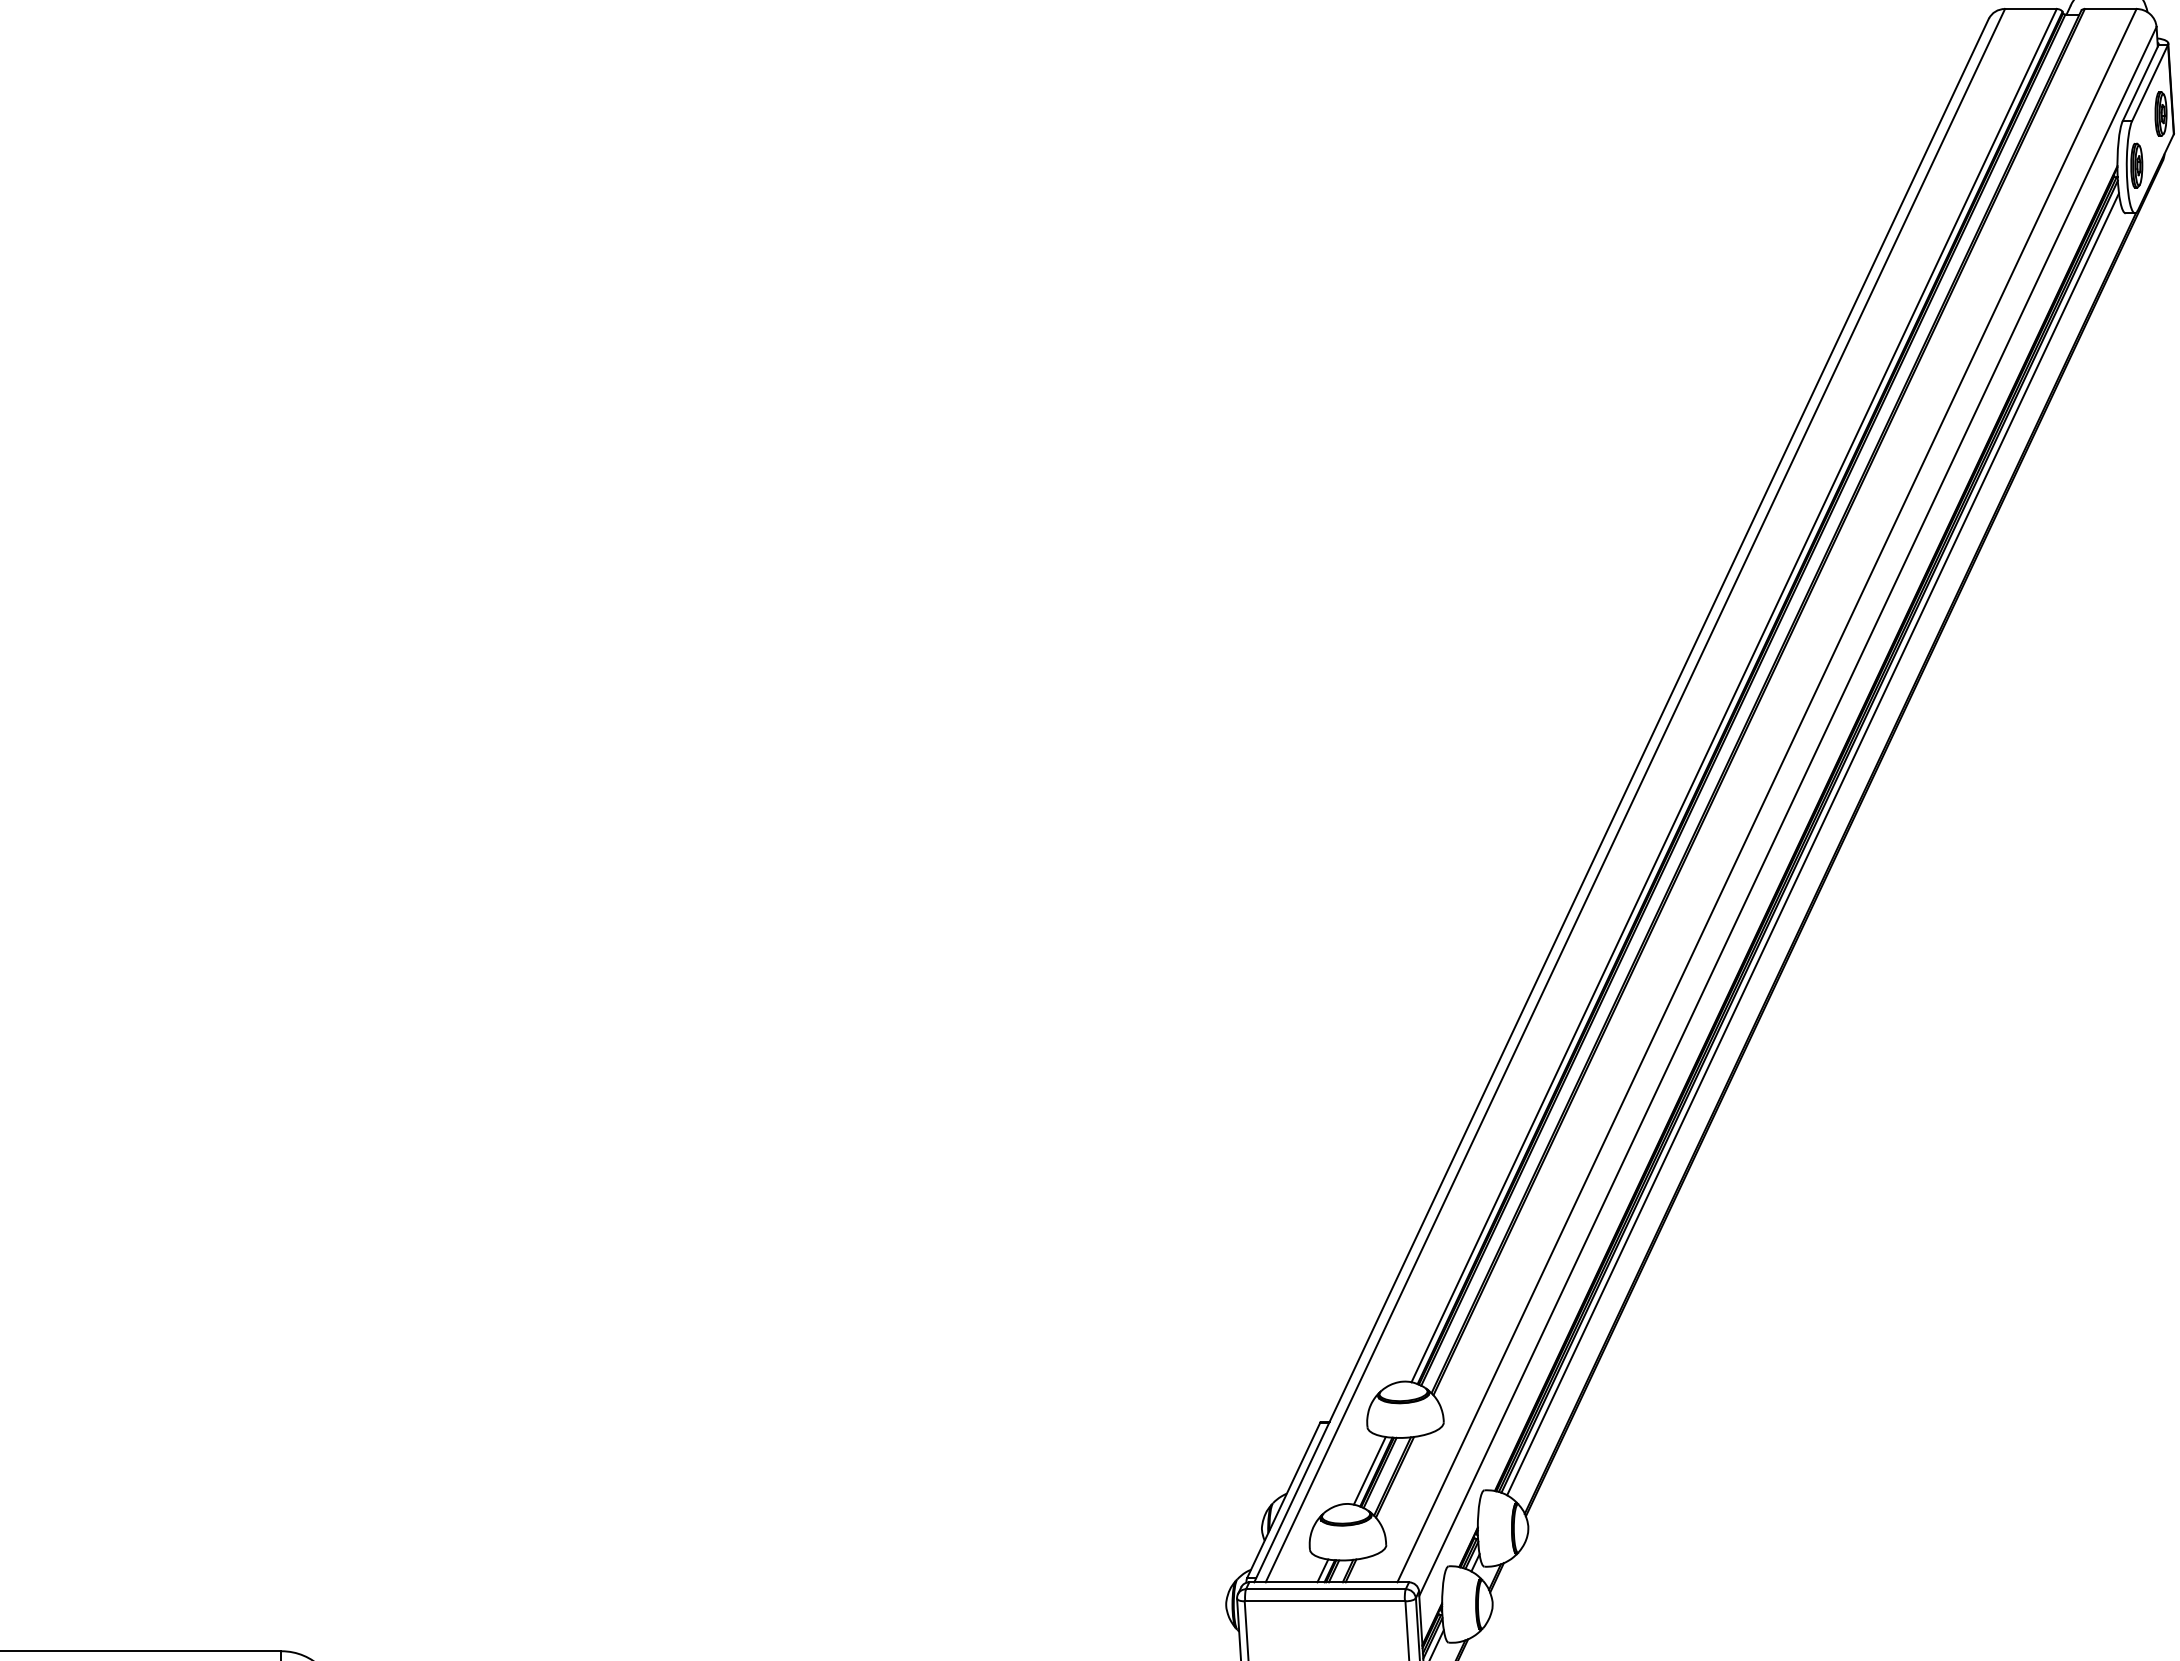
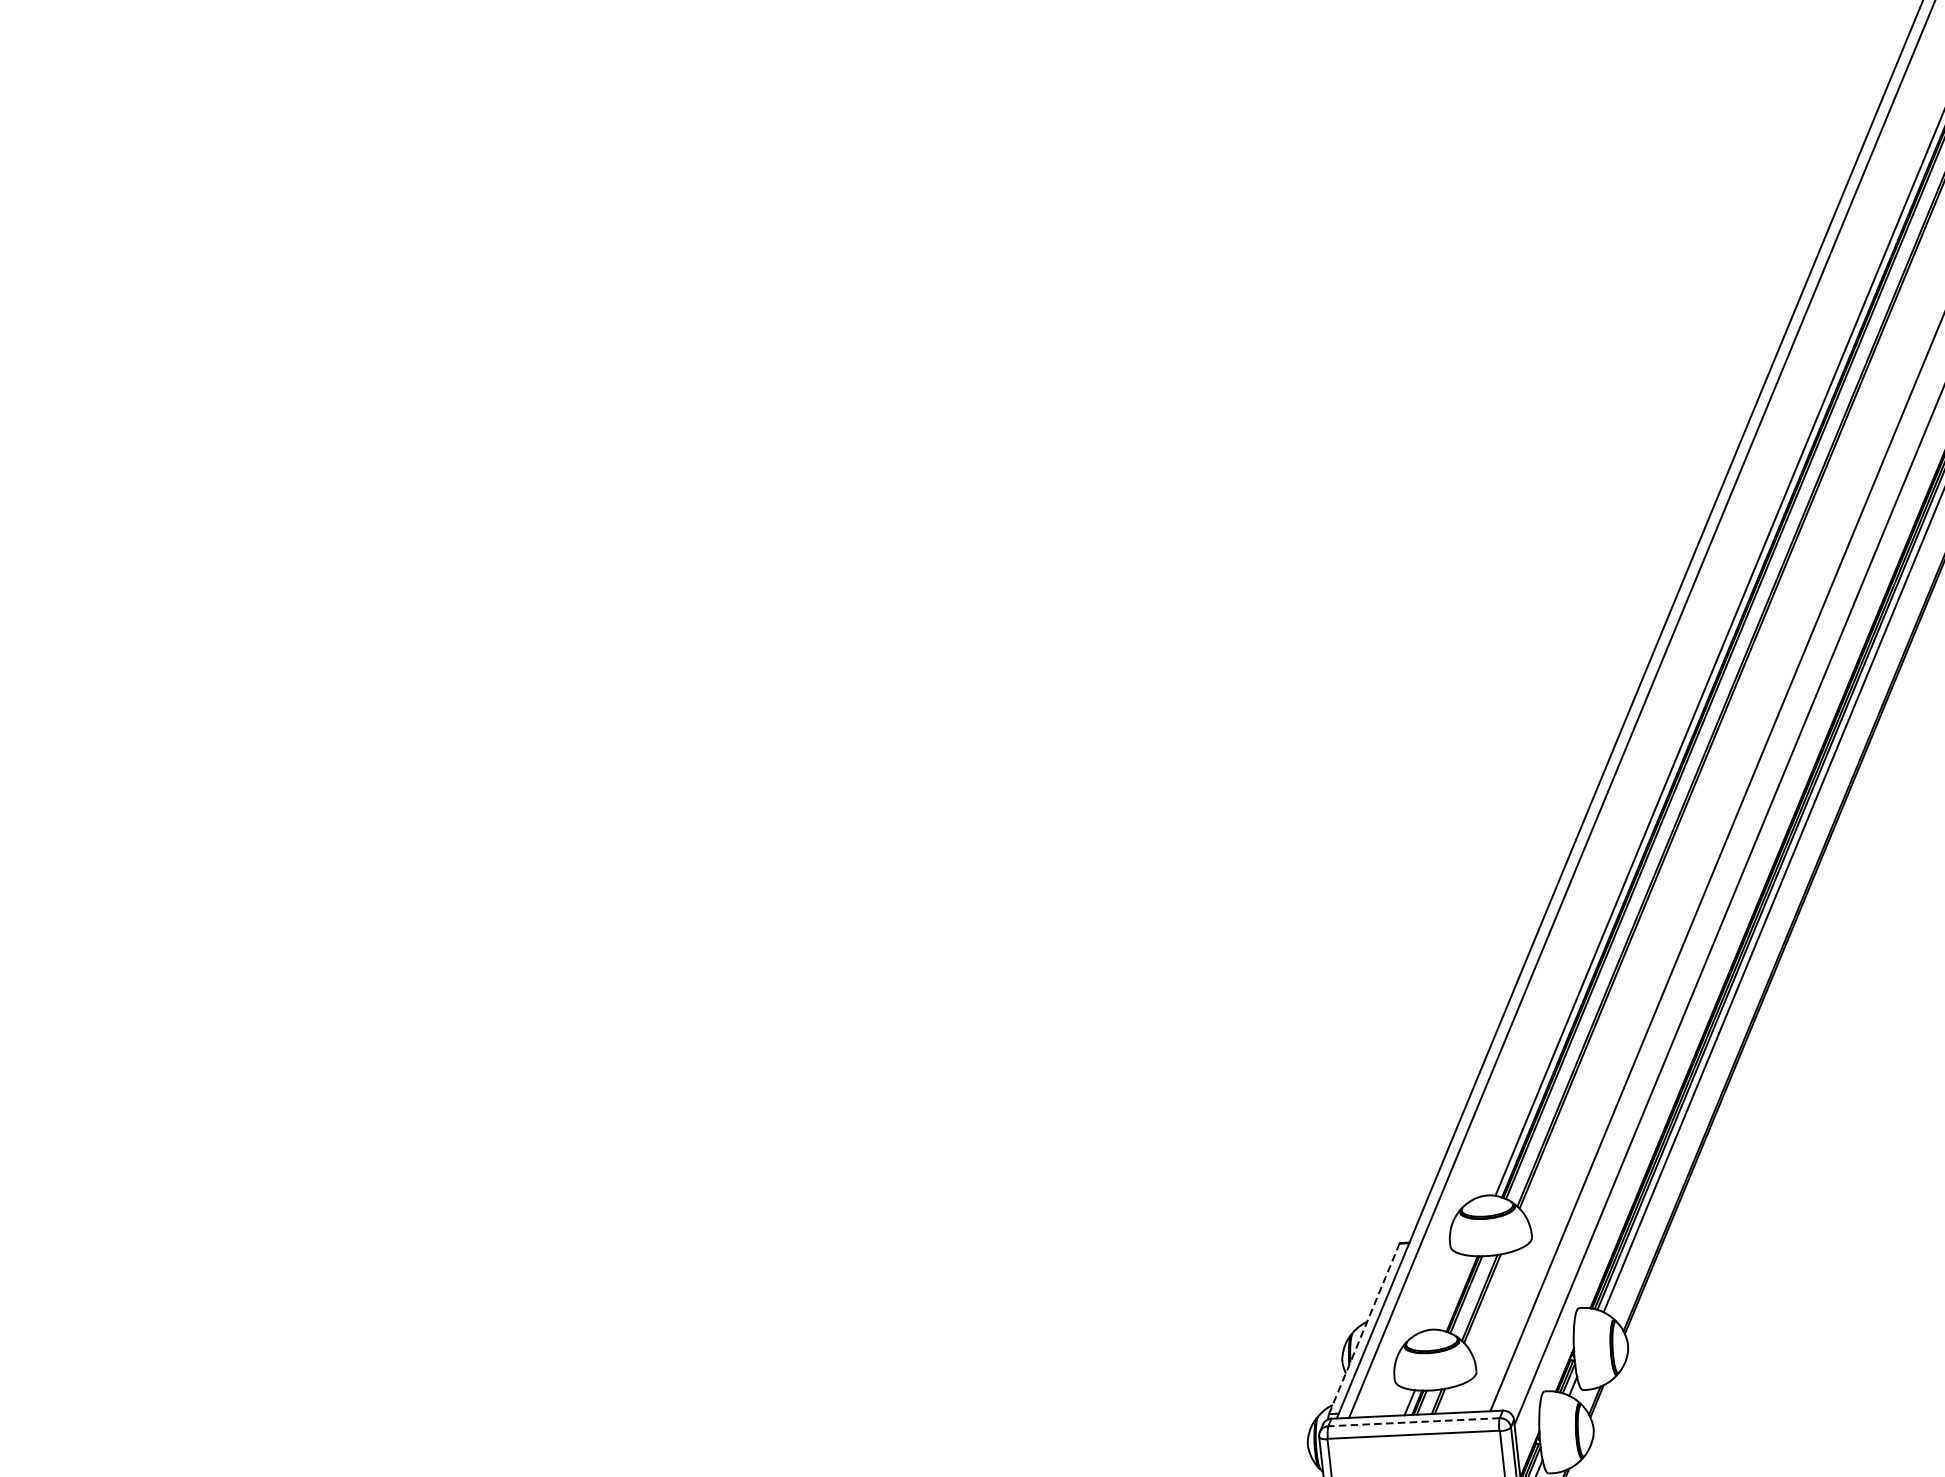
line: (1369, 1470) -> (1454, 1292), removed
line: (1283, 1500) -> (1364, 1329), solid -> dashed
line: (1325, 1589) -> (1413, 1422), solid -> dashed

